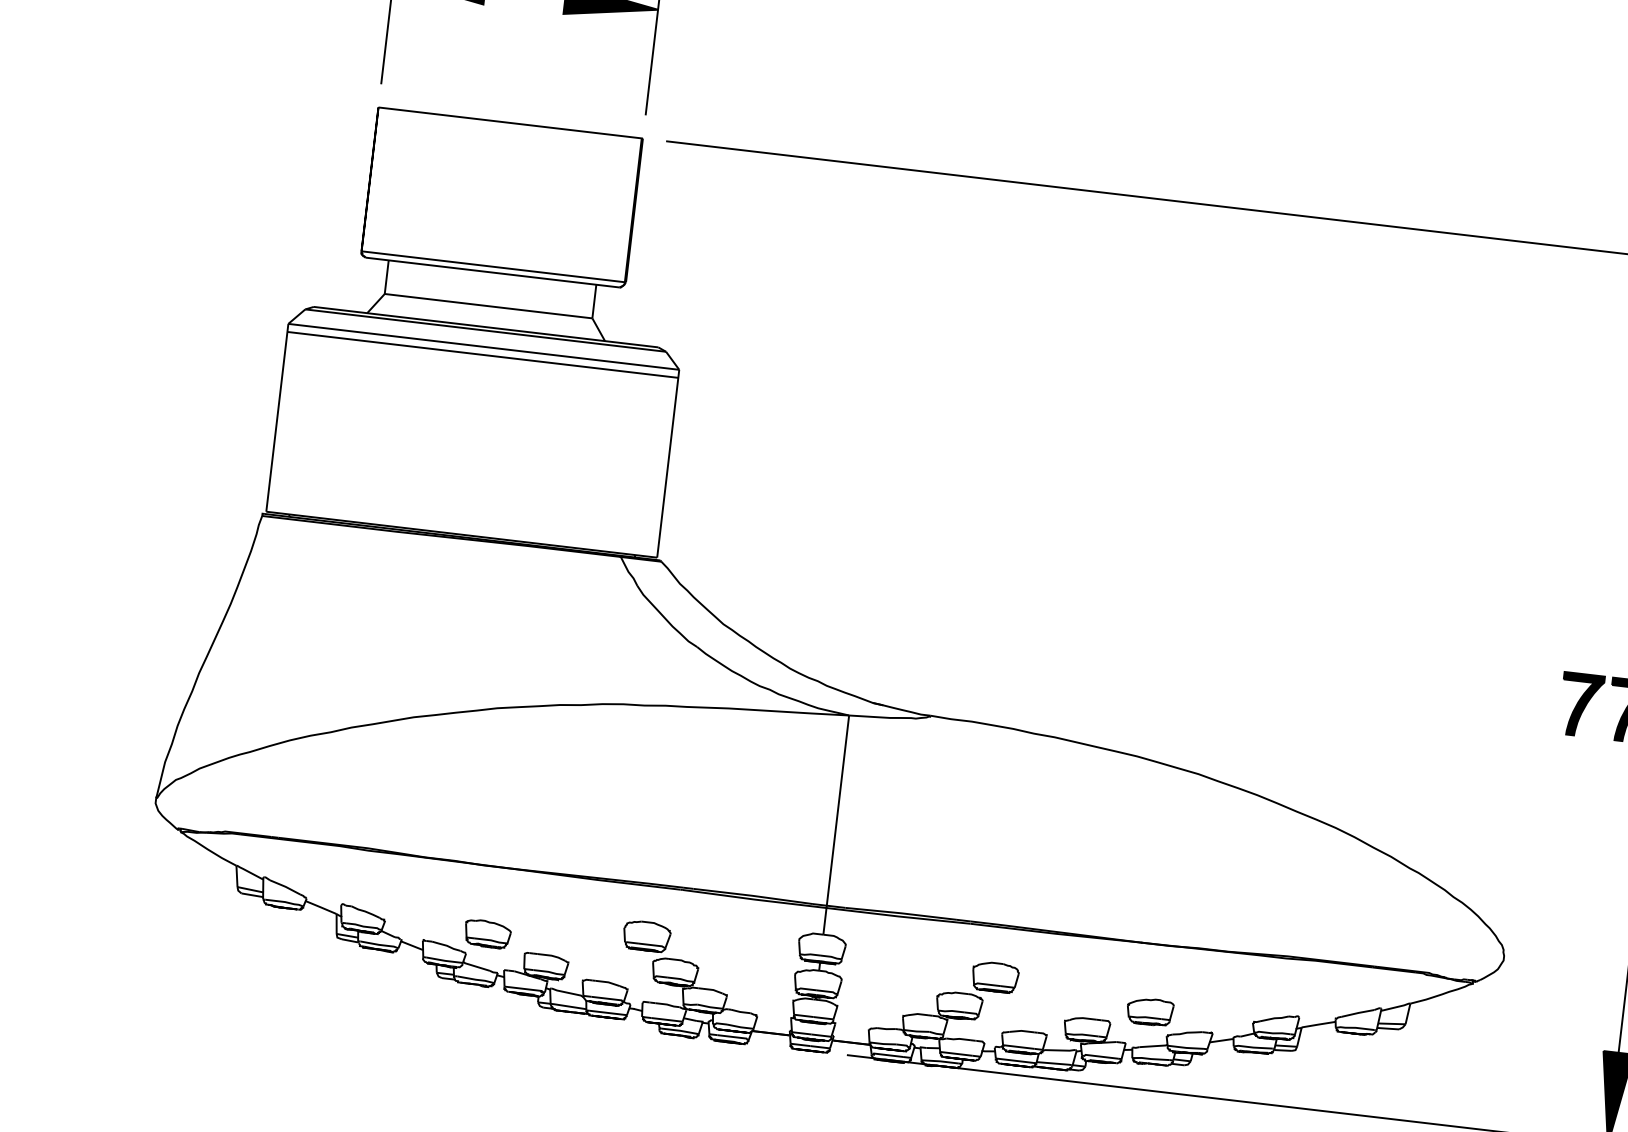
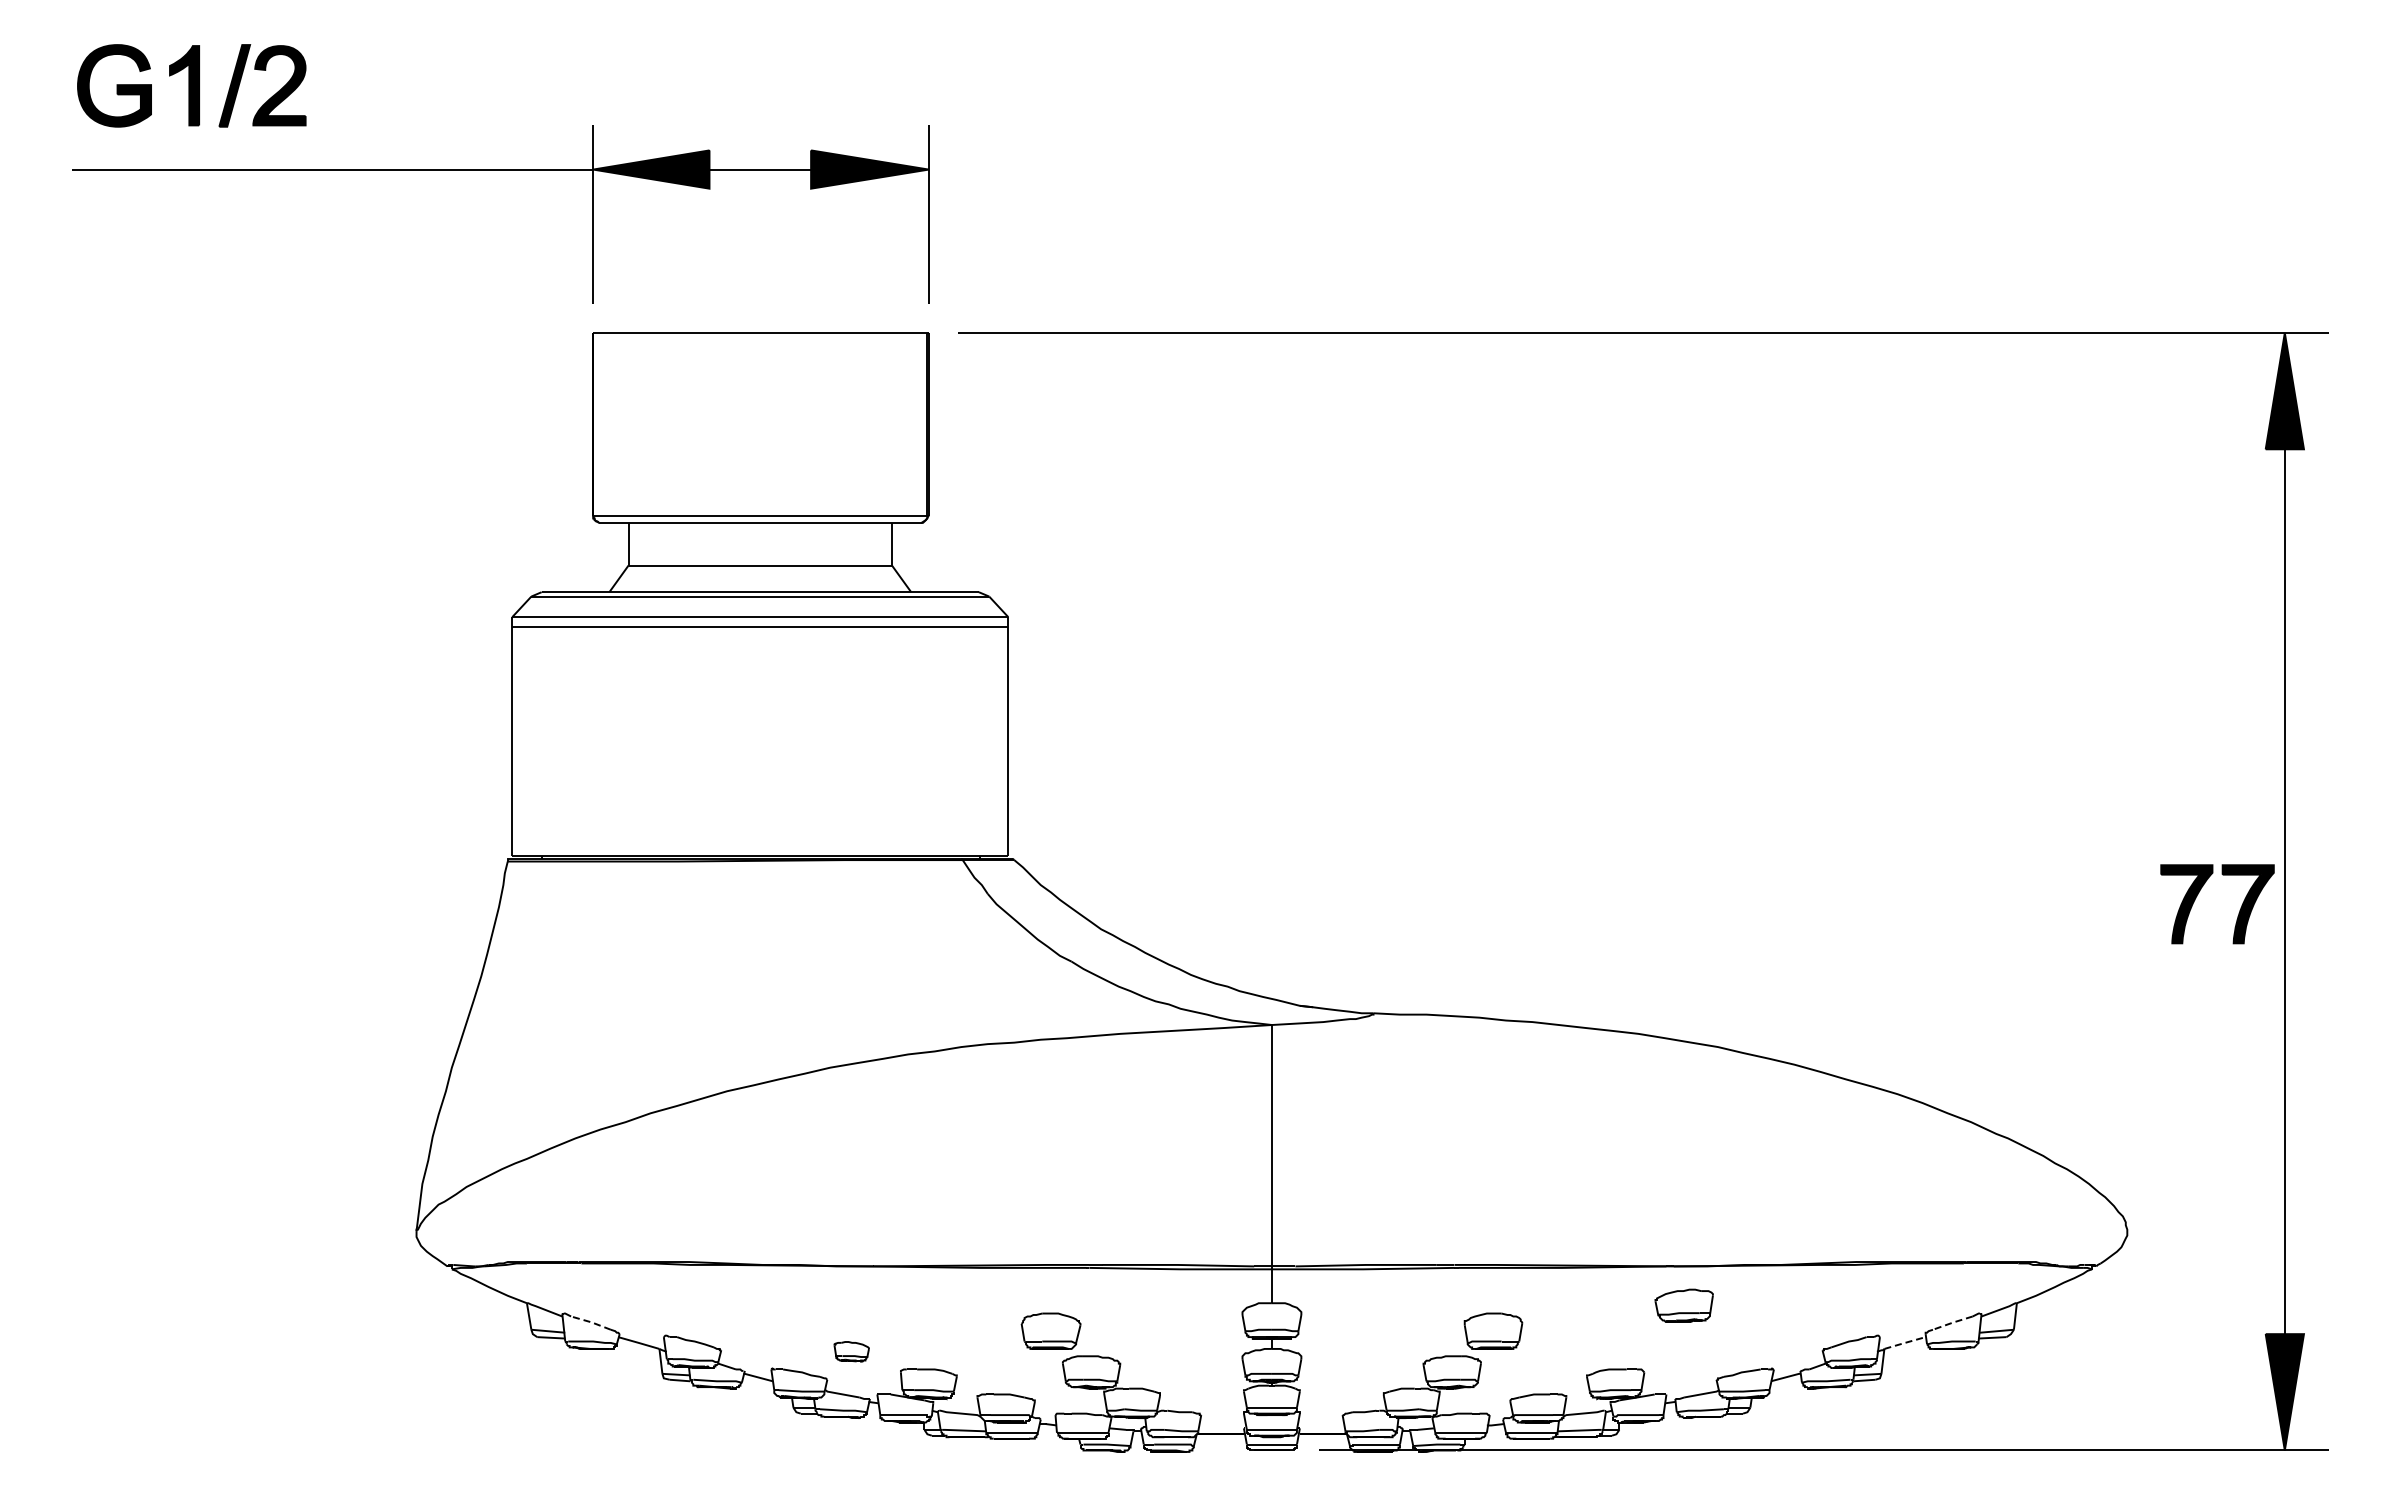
line: (285, 886) -> (591, 1322), solid -> dashed
part: (487, 933) -> (851, 1351), size x0.6
part: (1149, 1011) -> (1683, 1305), moved
line: (1357, 1012) -> (1952, 1322), solid -> dashed
line: (1318, 1024) -> (1904, 1342), solid -> dashed

